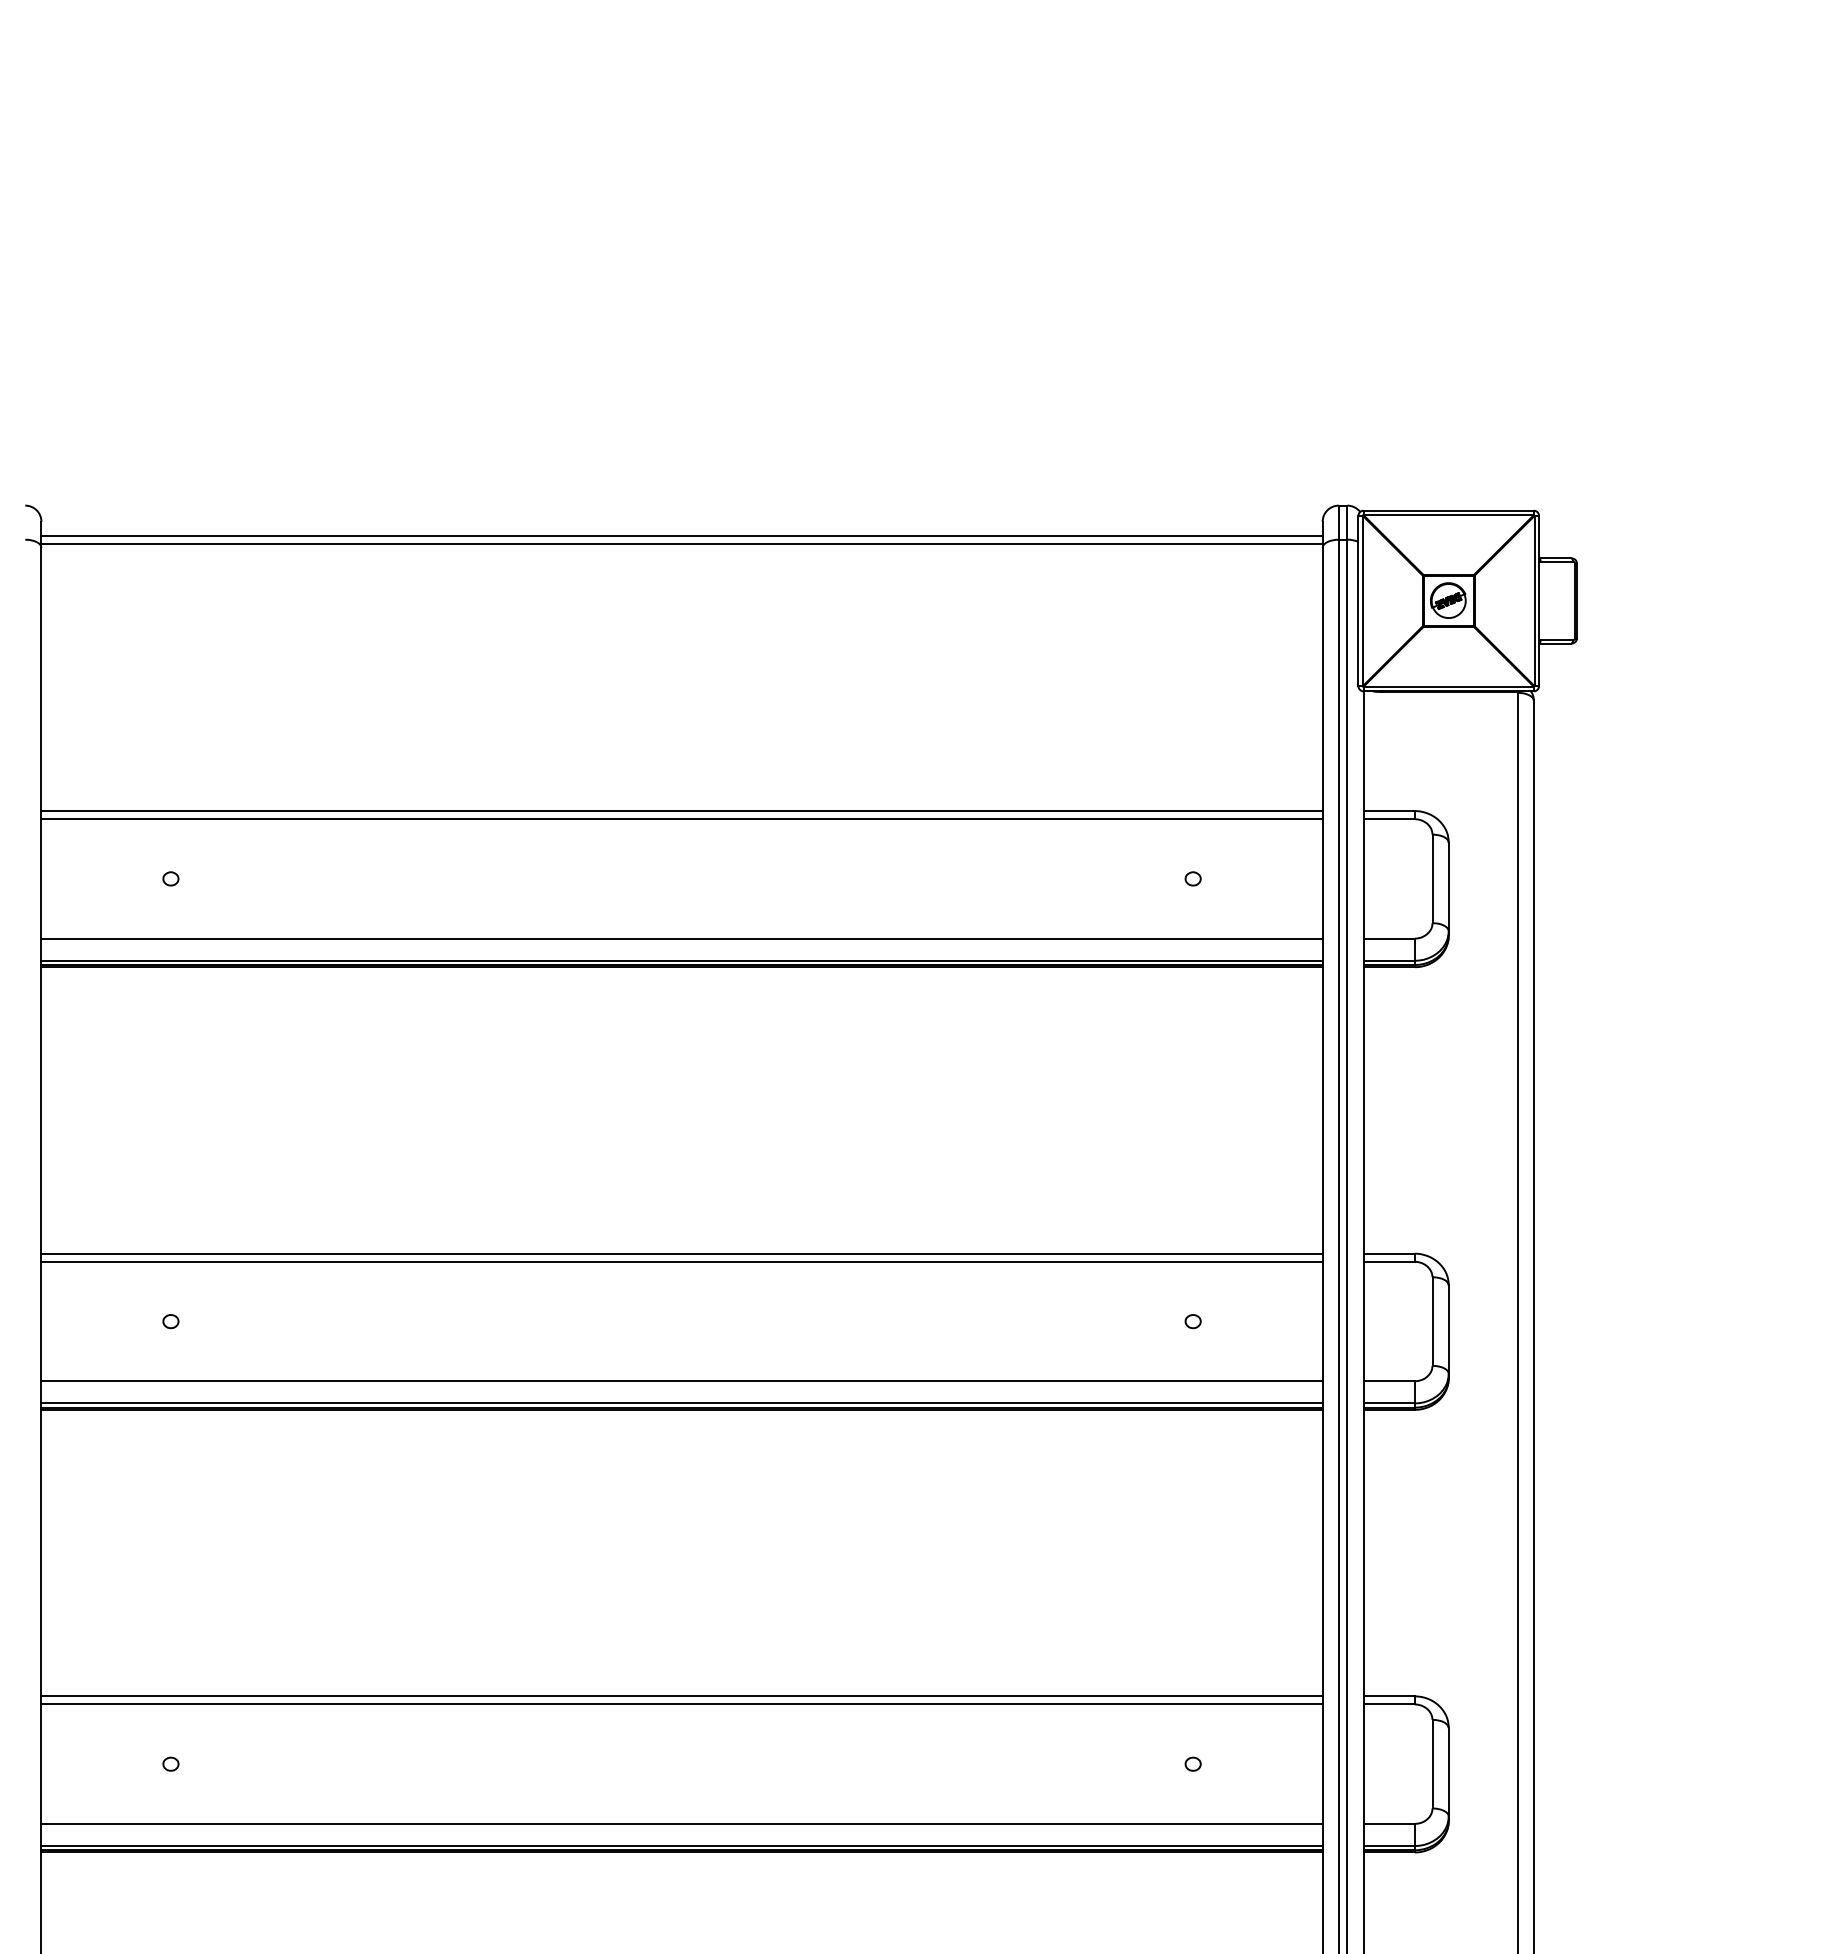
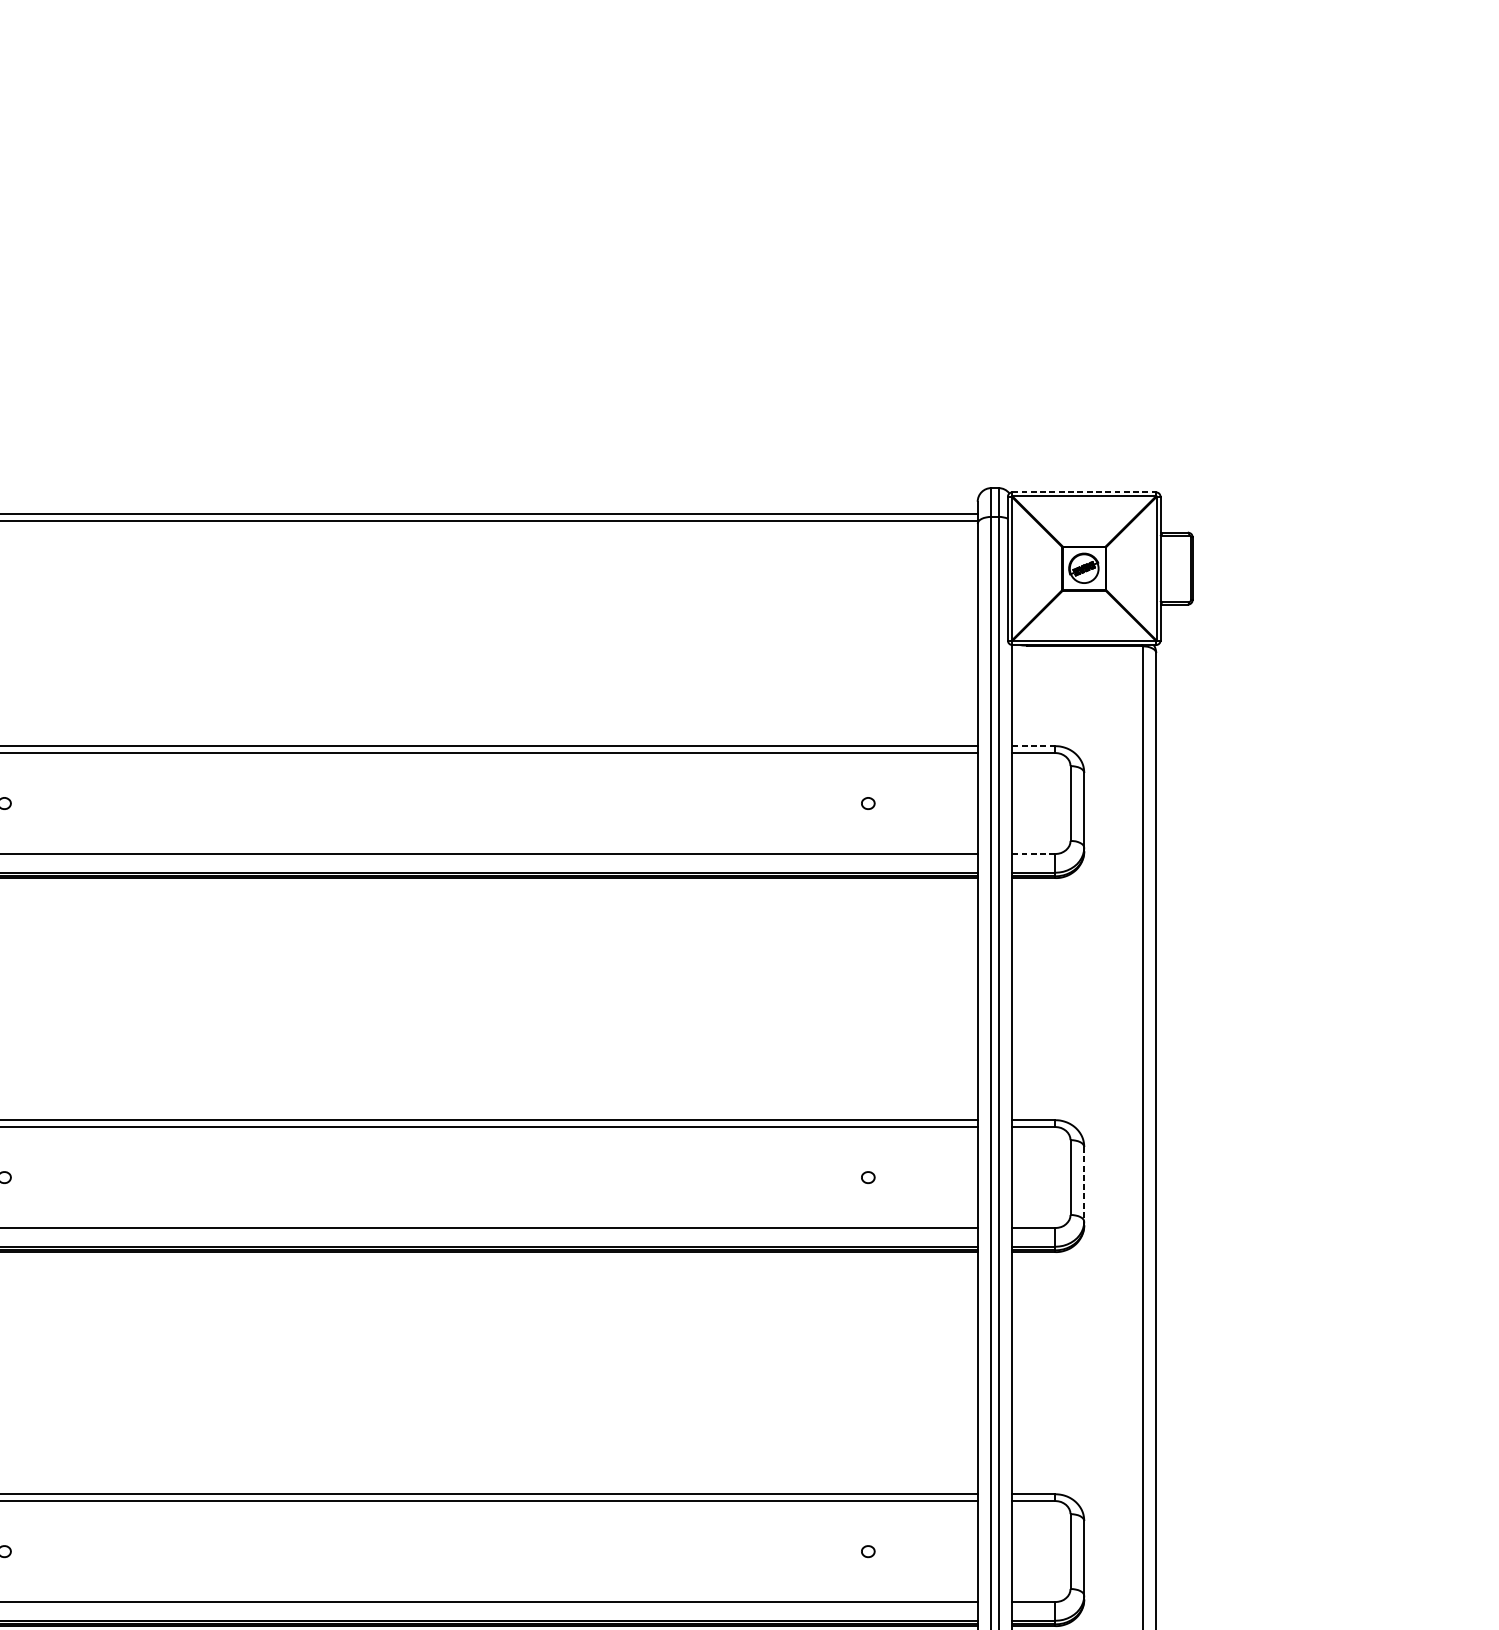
line: (1449, 510) -> (1084, 492), solid -> dashed
line: (1389, 811) -> (1034, 746), solid -> dashed
line: (1389, 938) -> (1034, 853), solid -> dashed
line: (1448, 1332) -> (1084, 1186), solid -> dashed

